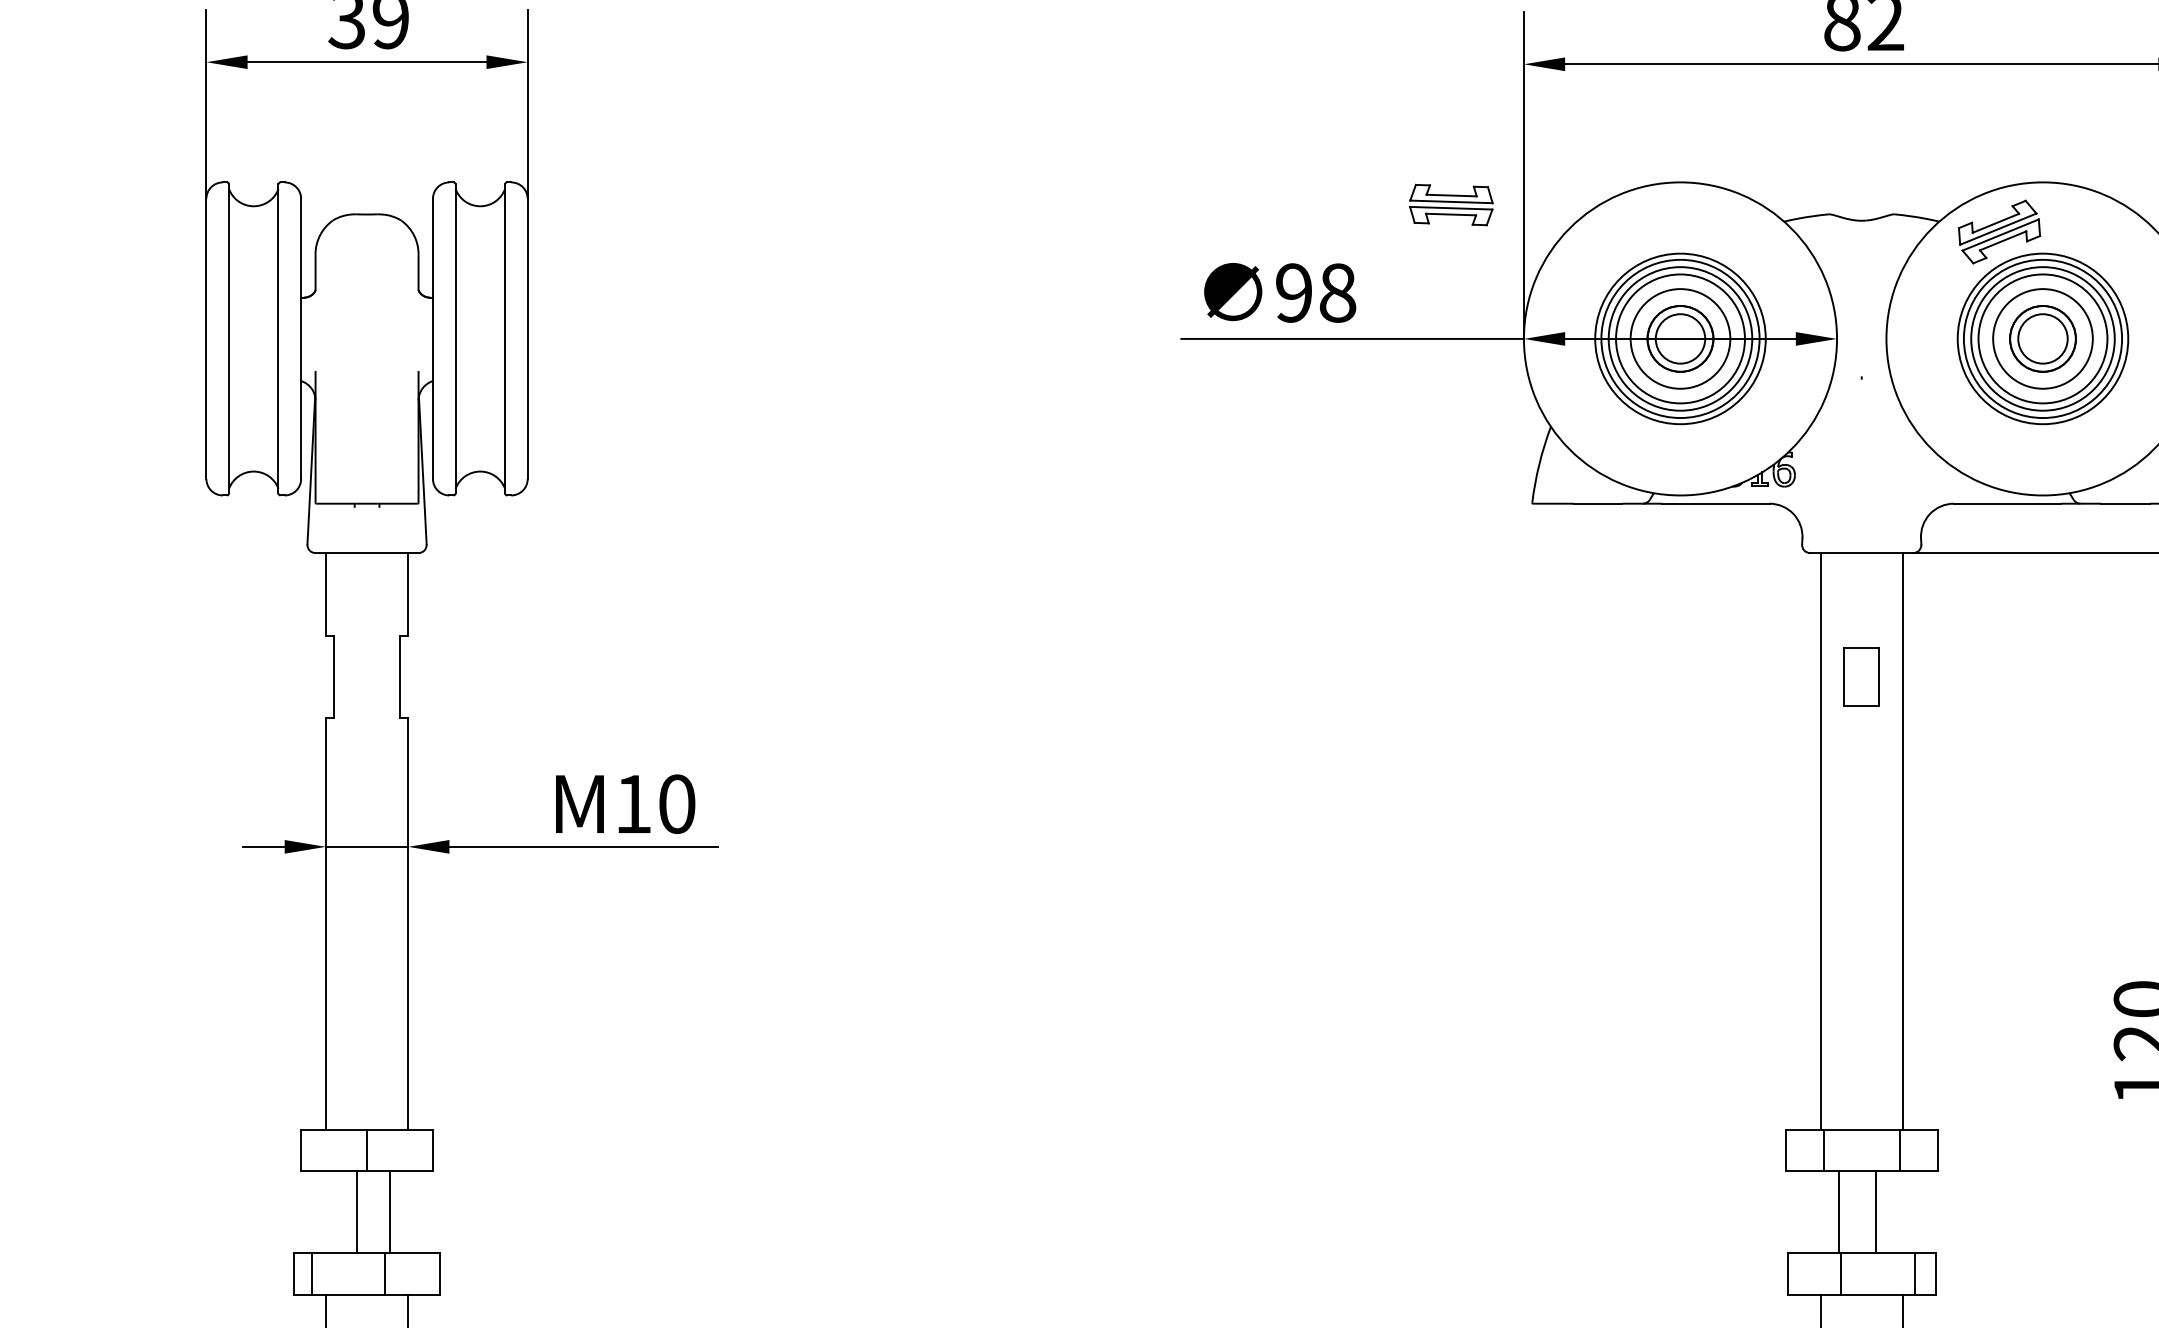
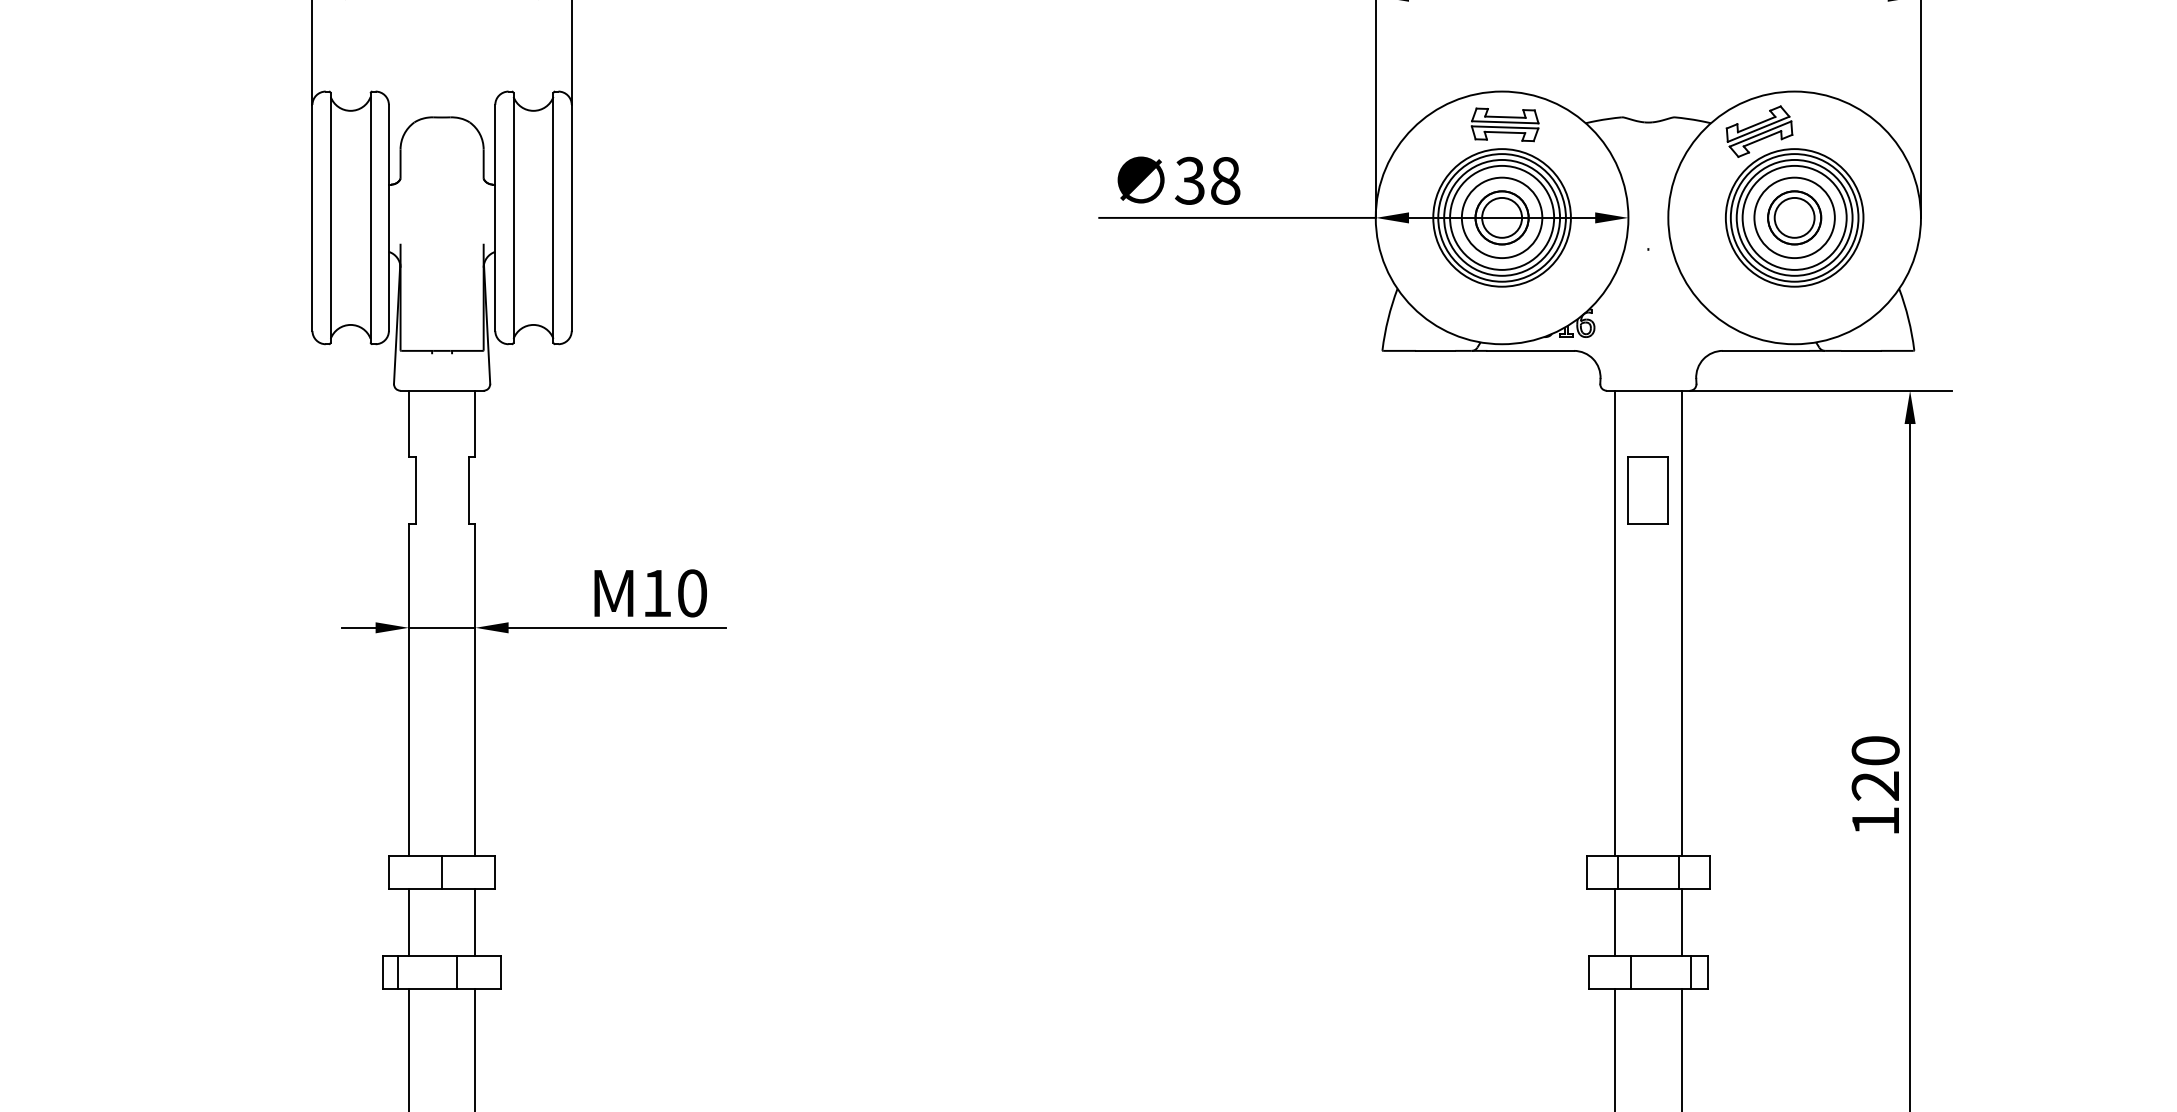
part: (1450, 204) -> (1504, 124), moved
text: (1293, 292) -> (1189, 180), 98 -> 38
part: (1860, 676) -> (1647, 490), size x1.43
line: (357, 1211) -> (475, 922), moved
line: (389, 1211) -> (408, 922), moved
line: (1838, 1211) -> (1681, 922), moved
line: (1876, 1211) -> (1615, 922), moved

